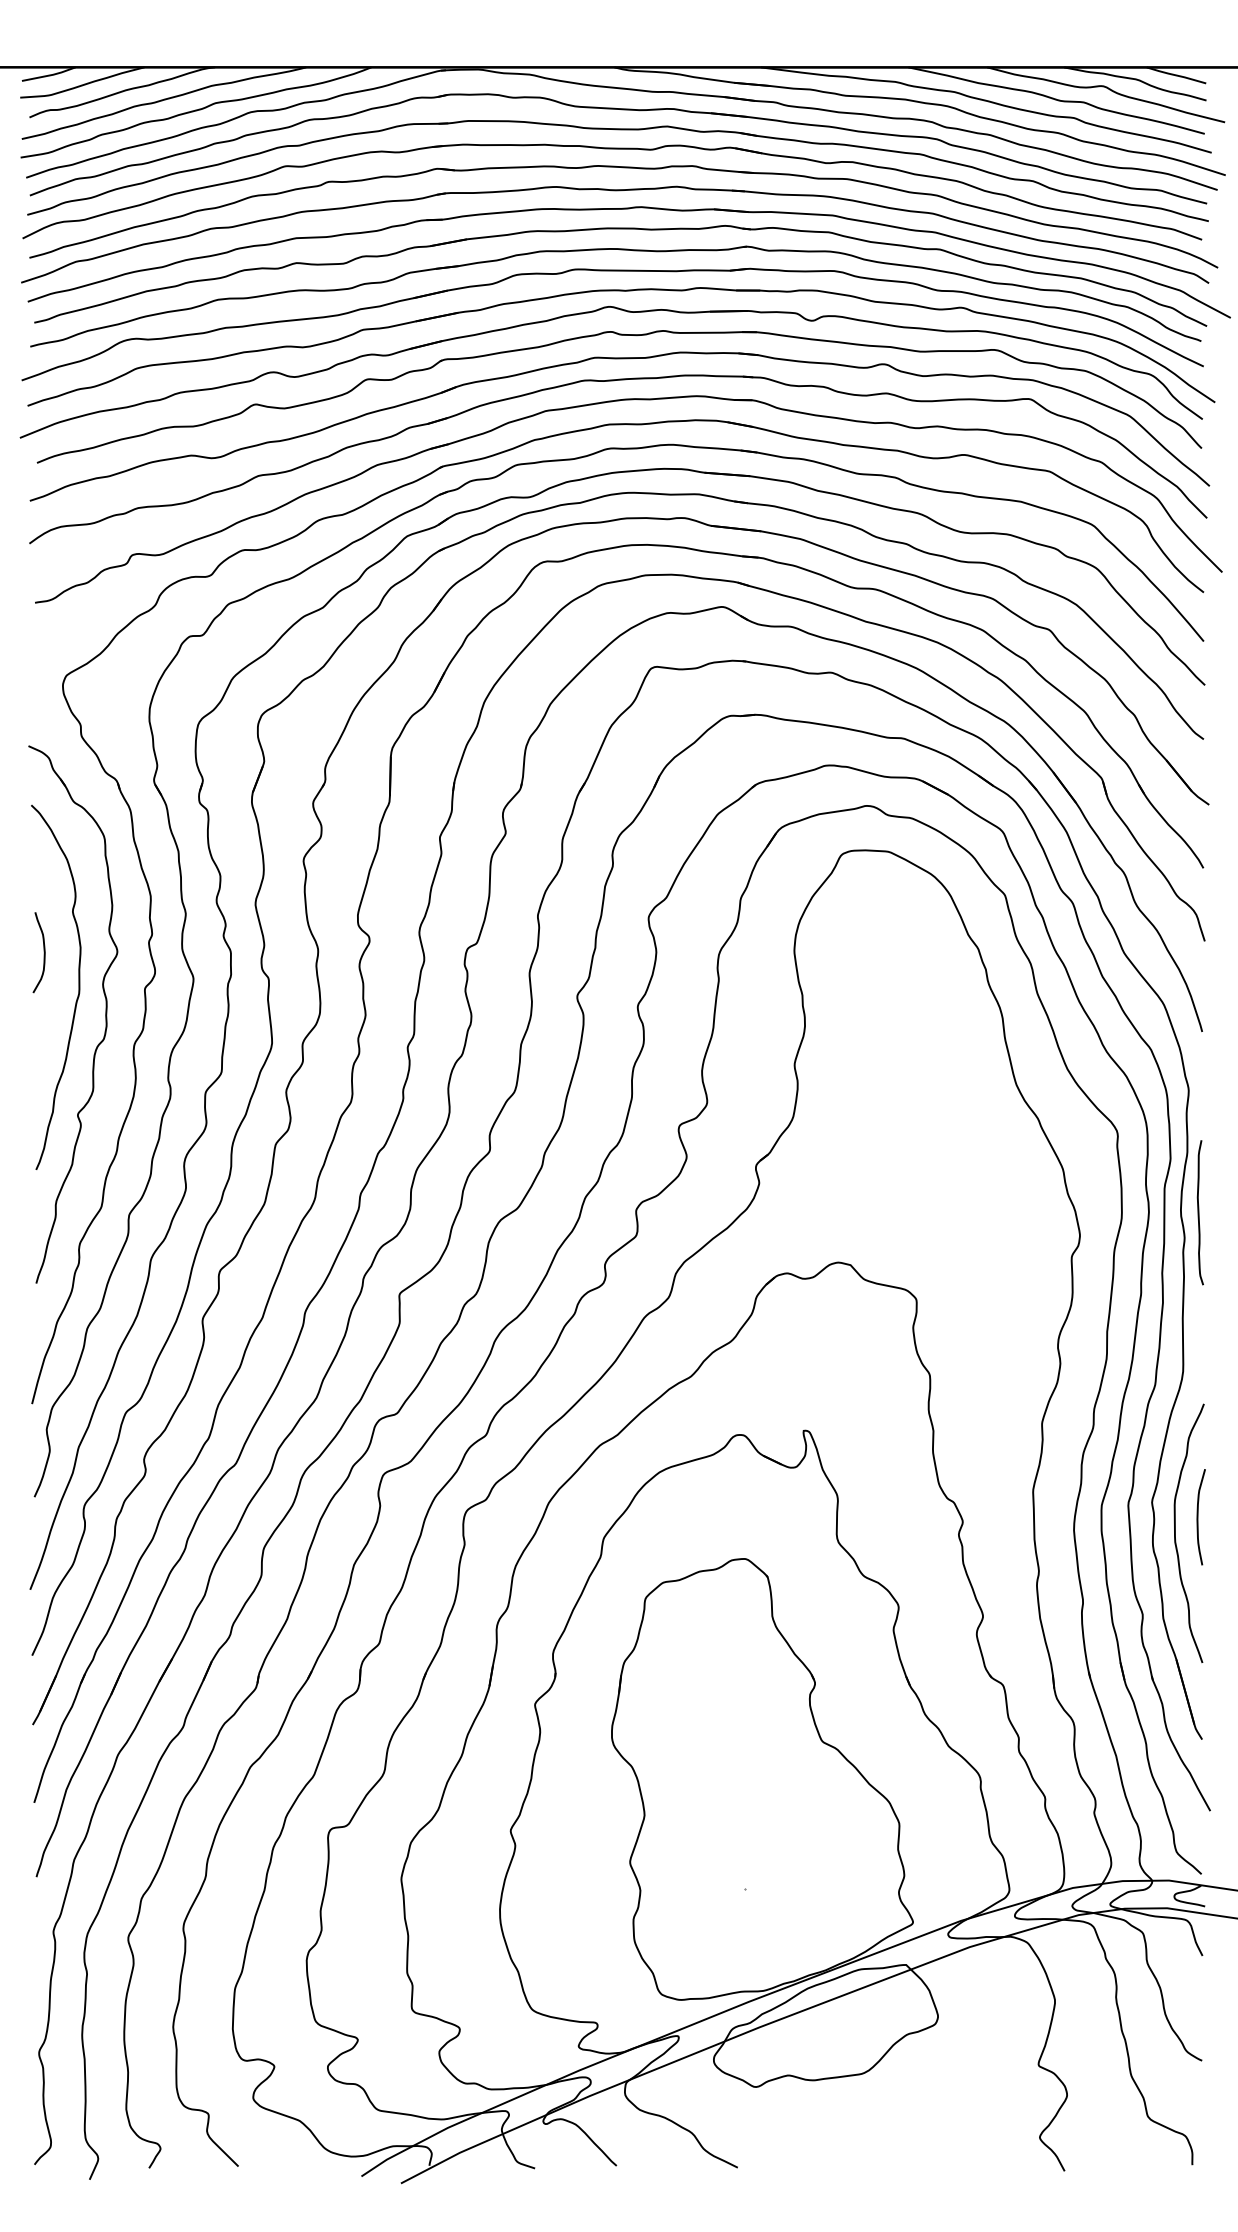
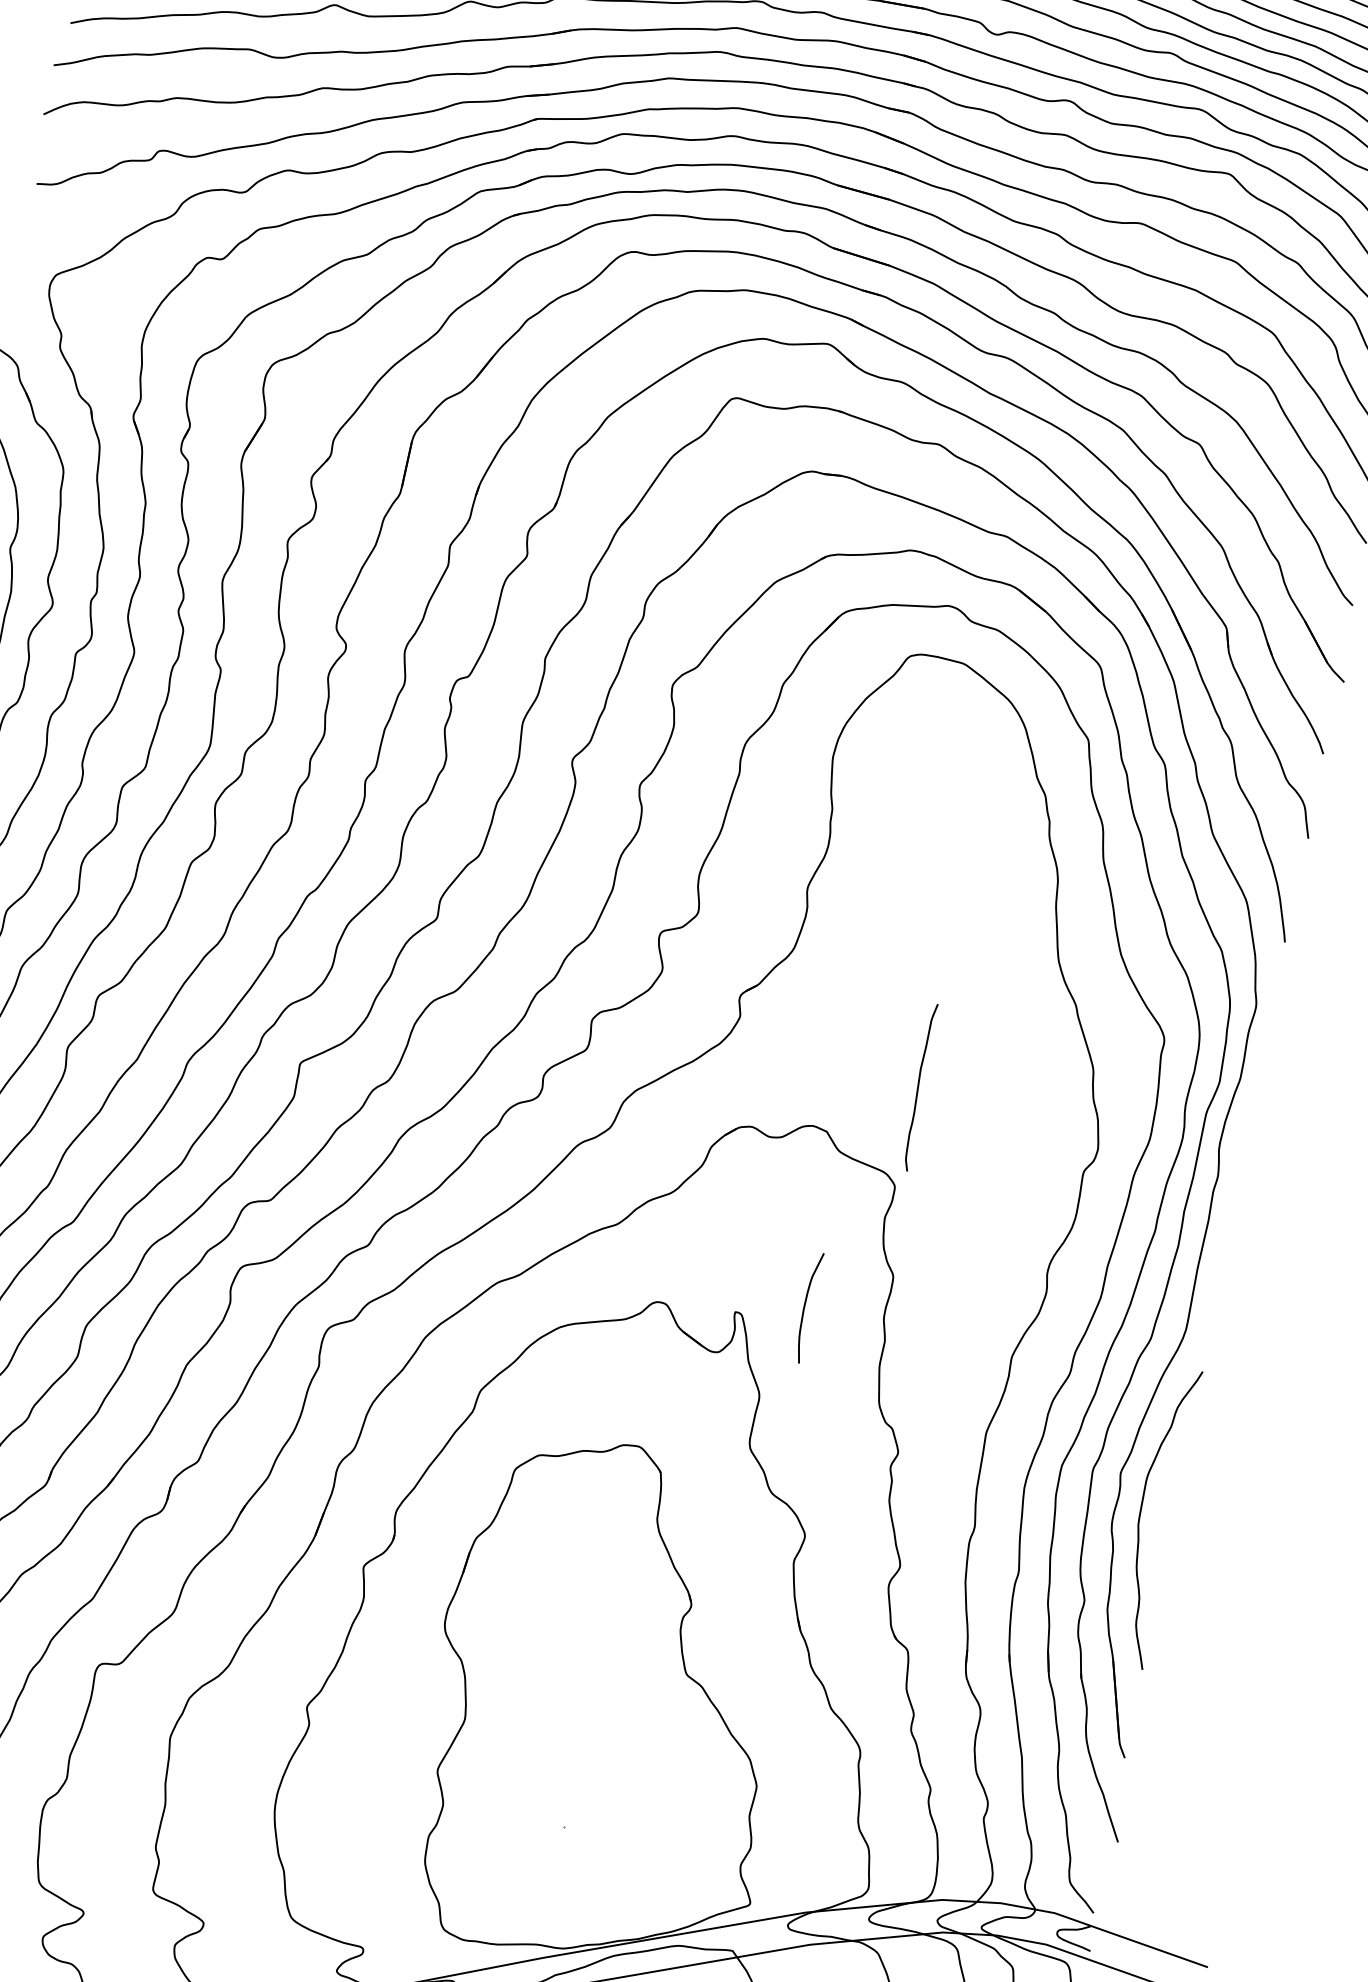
curve: (1199, 1212) -> (919, 1086), moved
curve: (1198, 1517) -> (805, 1307), moved

